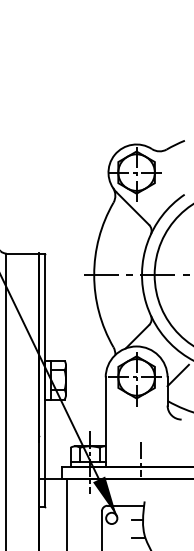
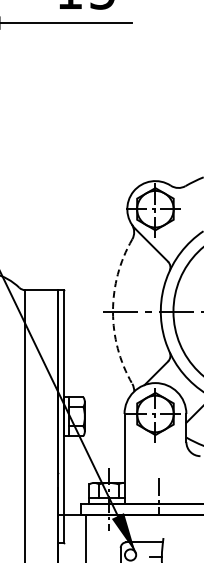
arc: (94, 274) -> (113, 311), solid -> dashed

